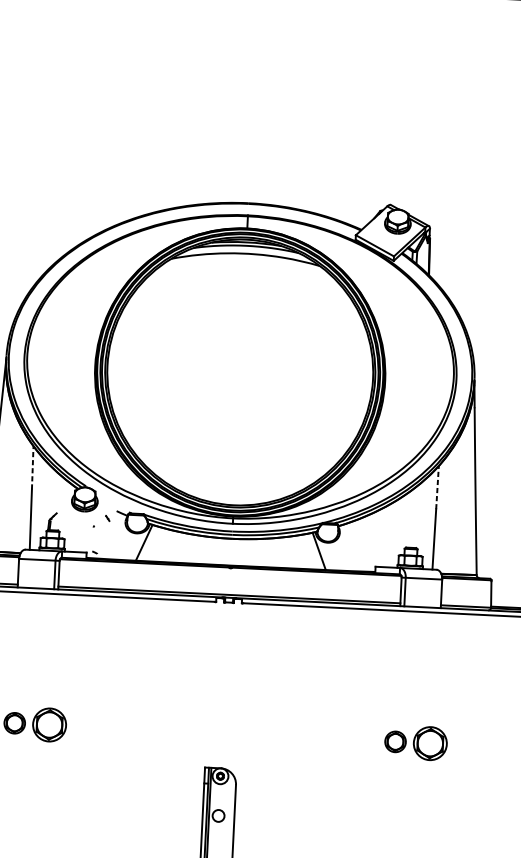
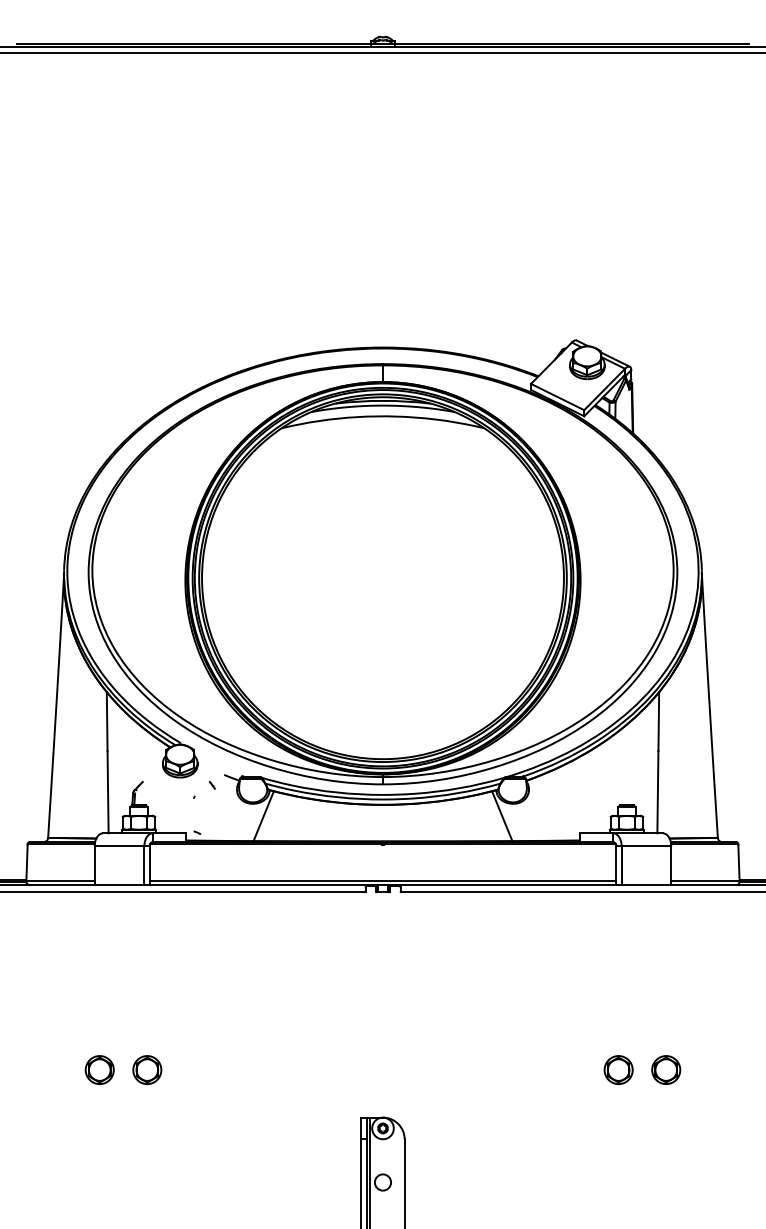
line: (32, 467) -> (107, 721), dashed -> solid
line: (437, 487) -> (658, 721), dashed -> solid
part: (49, 724) -> (147, 1069), size x0.62
part: (430, 743) -> (666, 1069), size x0.62

